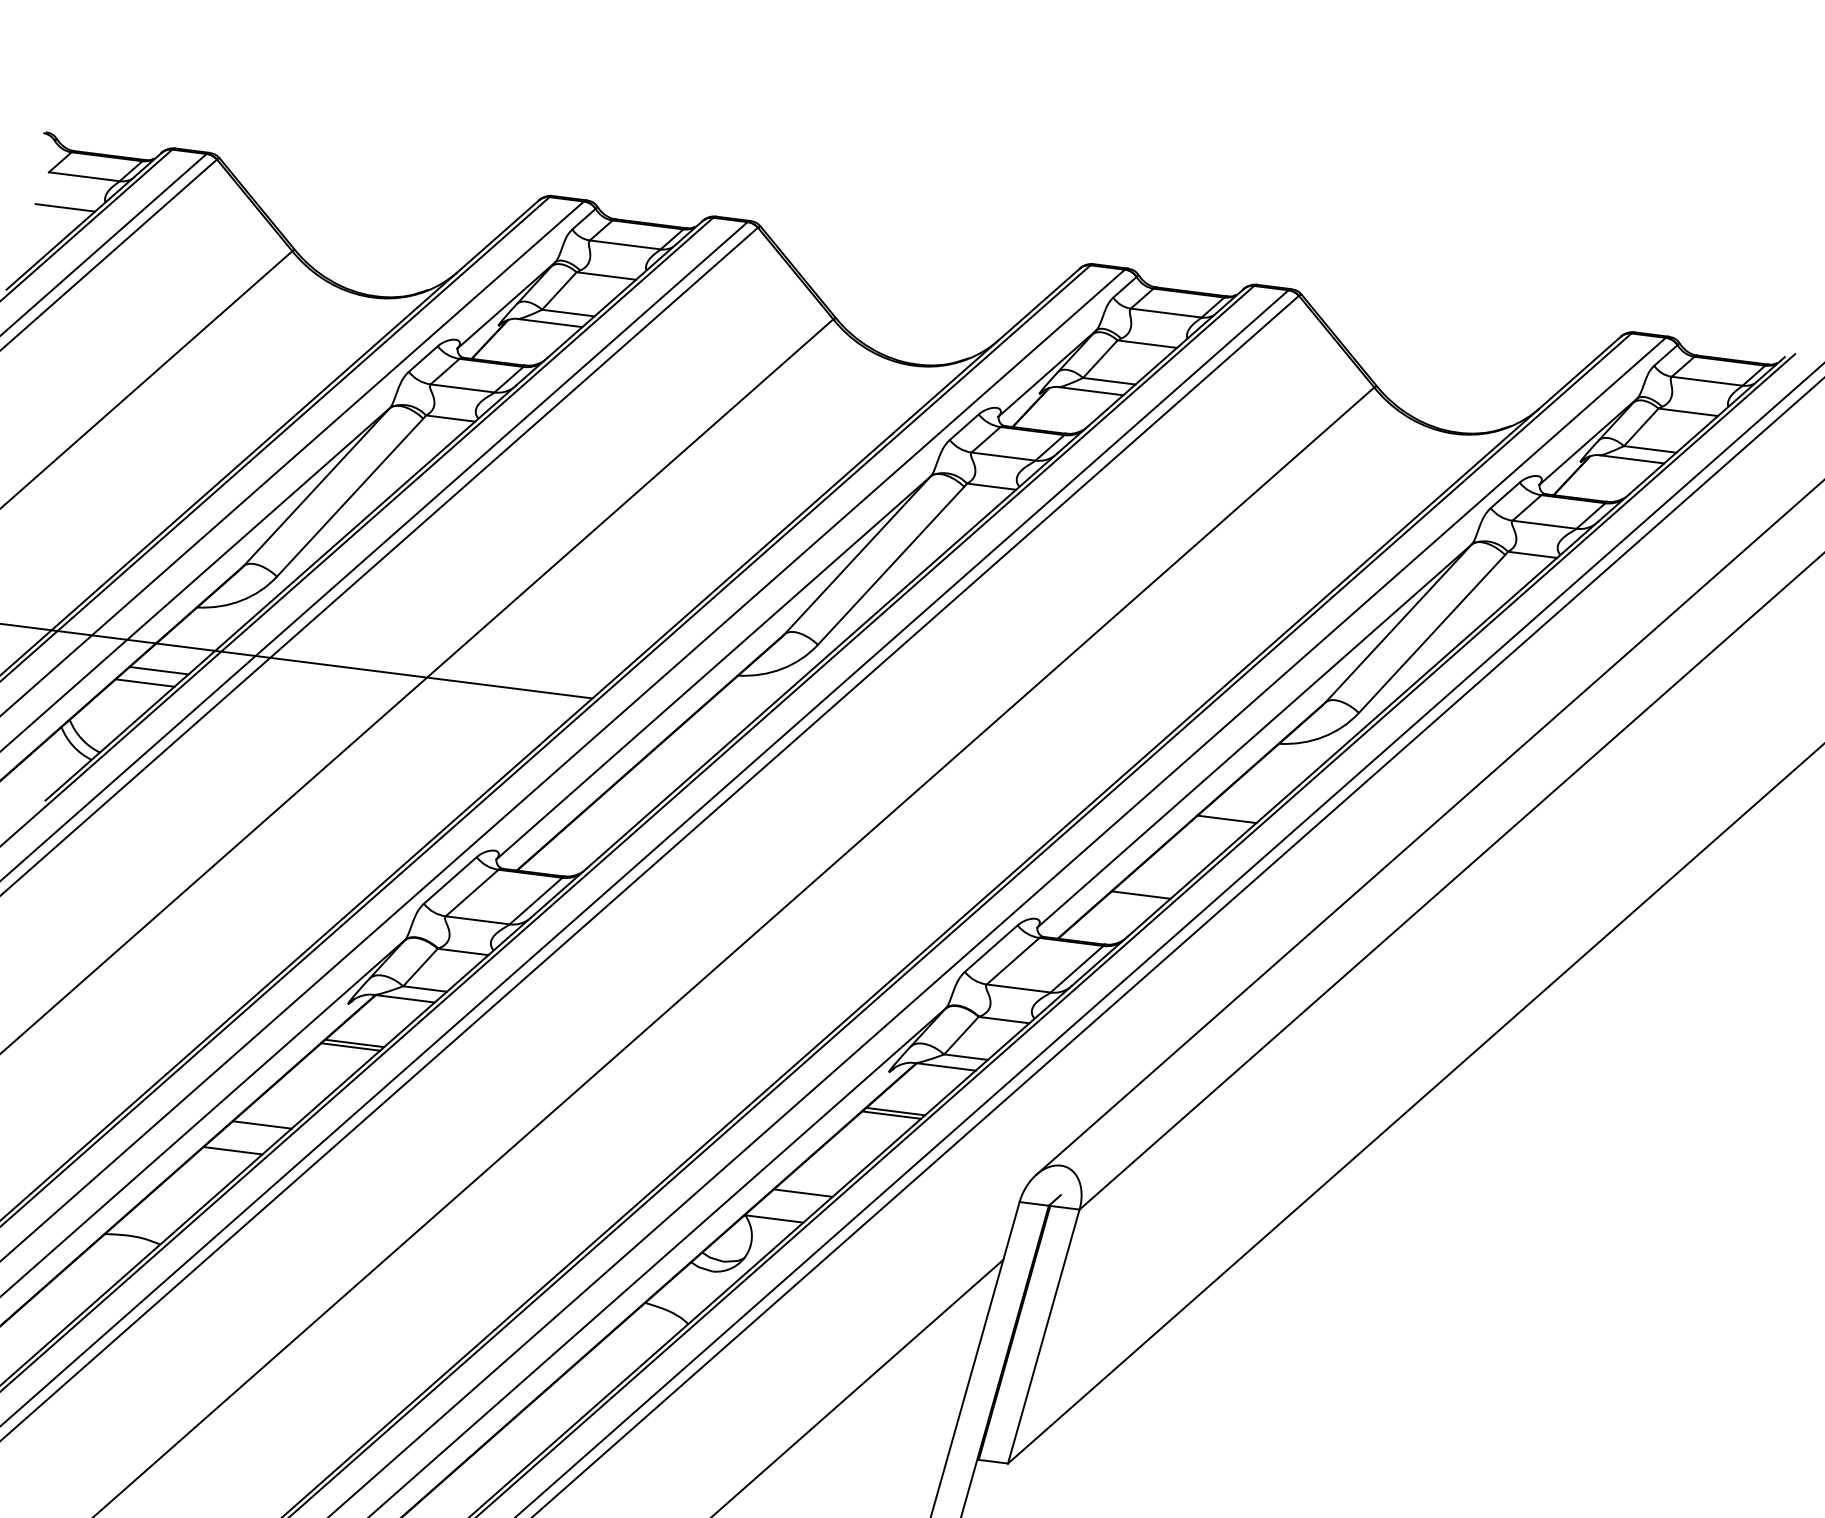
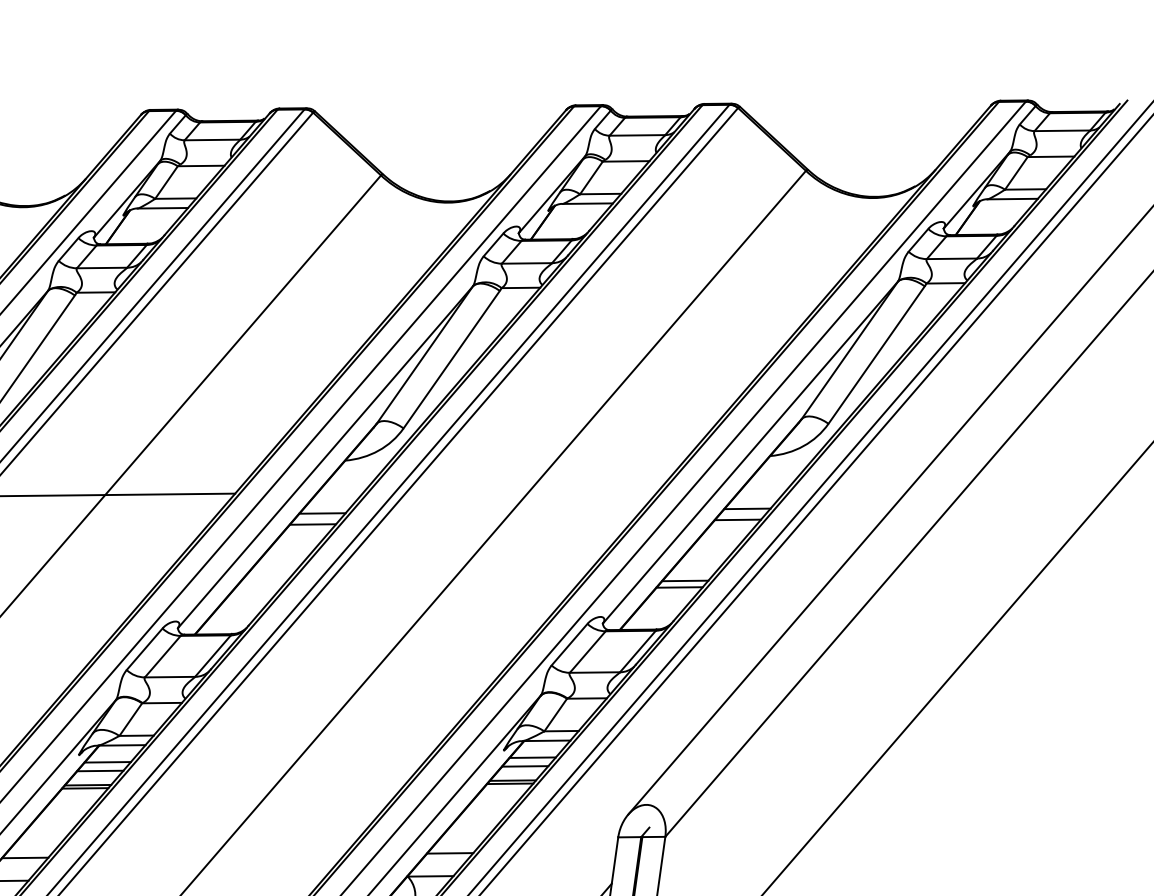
line: (699, 738) -> (322, 513), added
line: (685, 750) -> (312, 524), added
line: (1240, 806) -> (746, 508), added
line: (1149, 887) -> (685, 580), added
line: (383, 1017) -> (107, 762), added
line: (372, 1027) -> (100, 771), added
line: (924, 1085) -> (532, 757), added
line: (913, 1095) -> (525, 766), added

